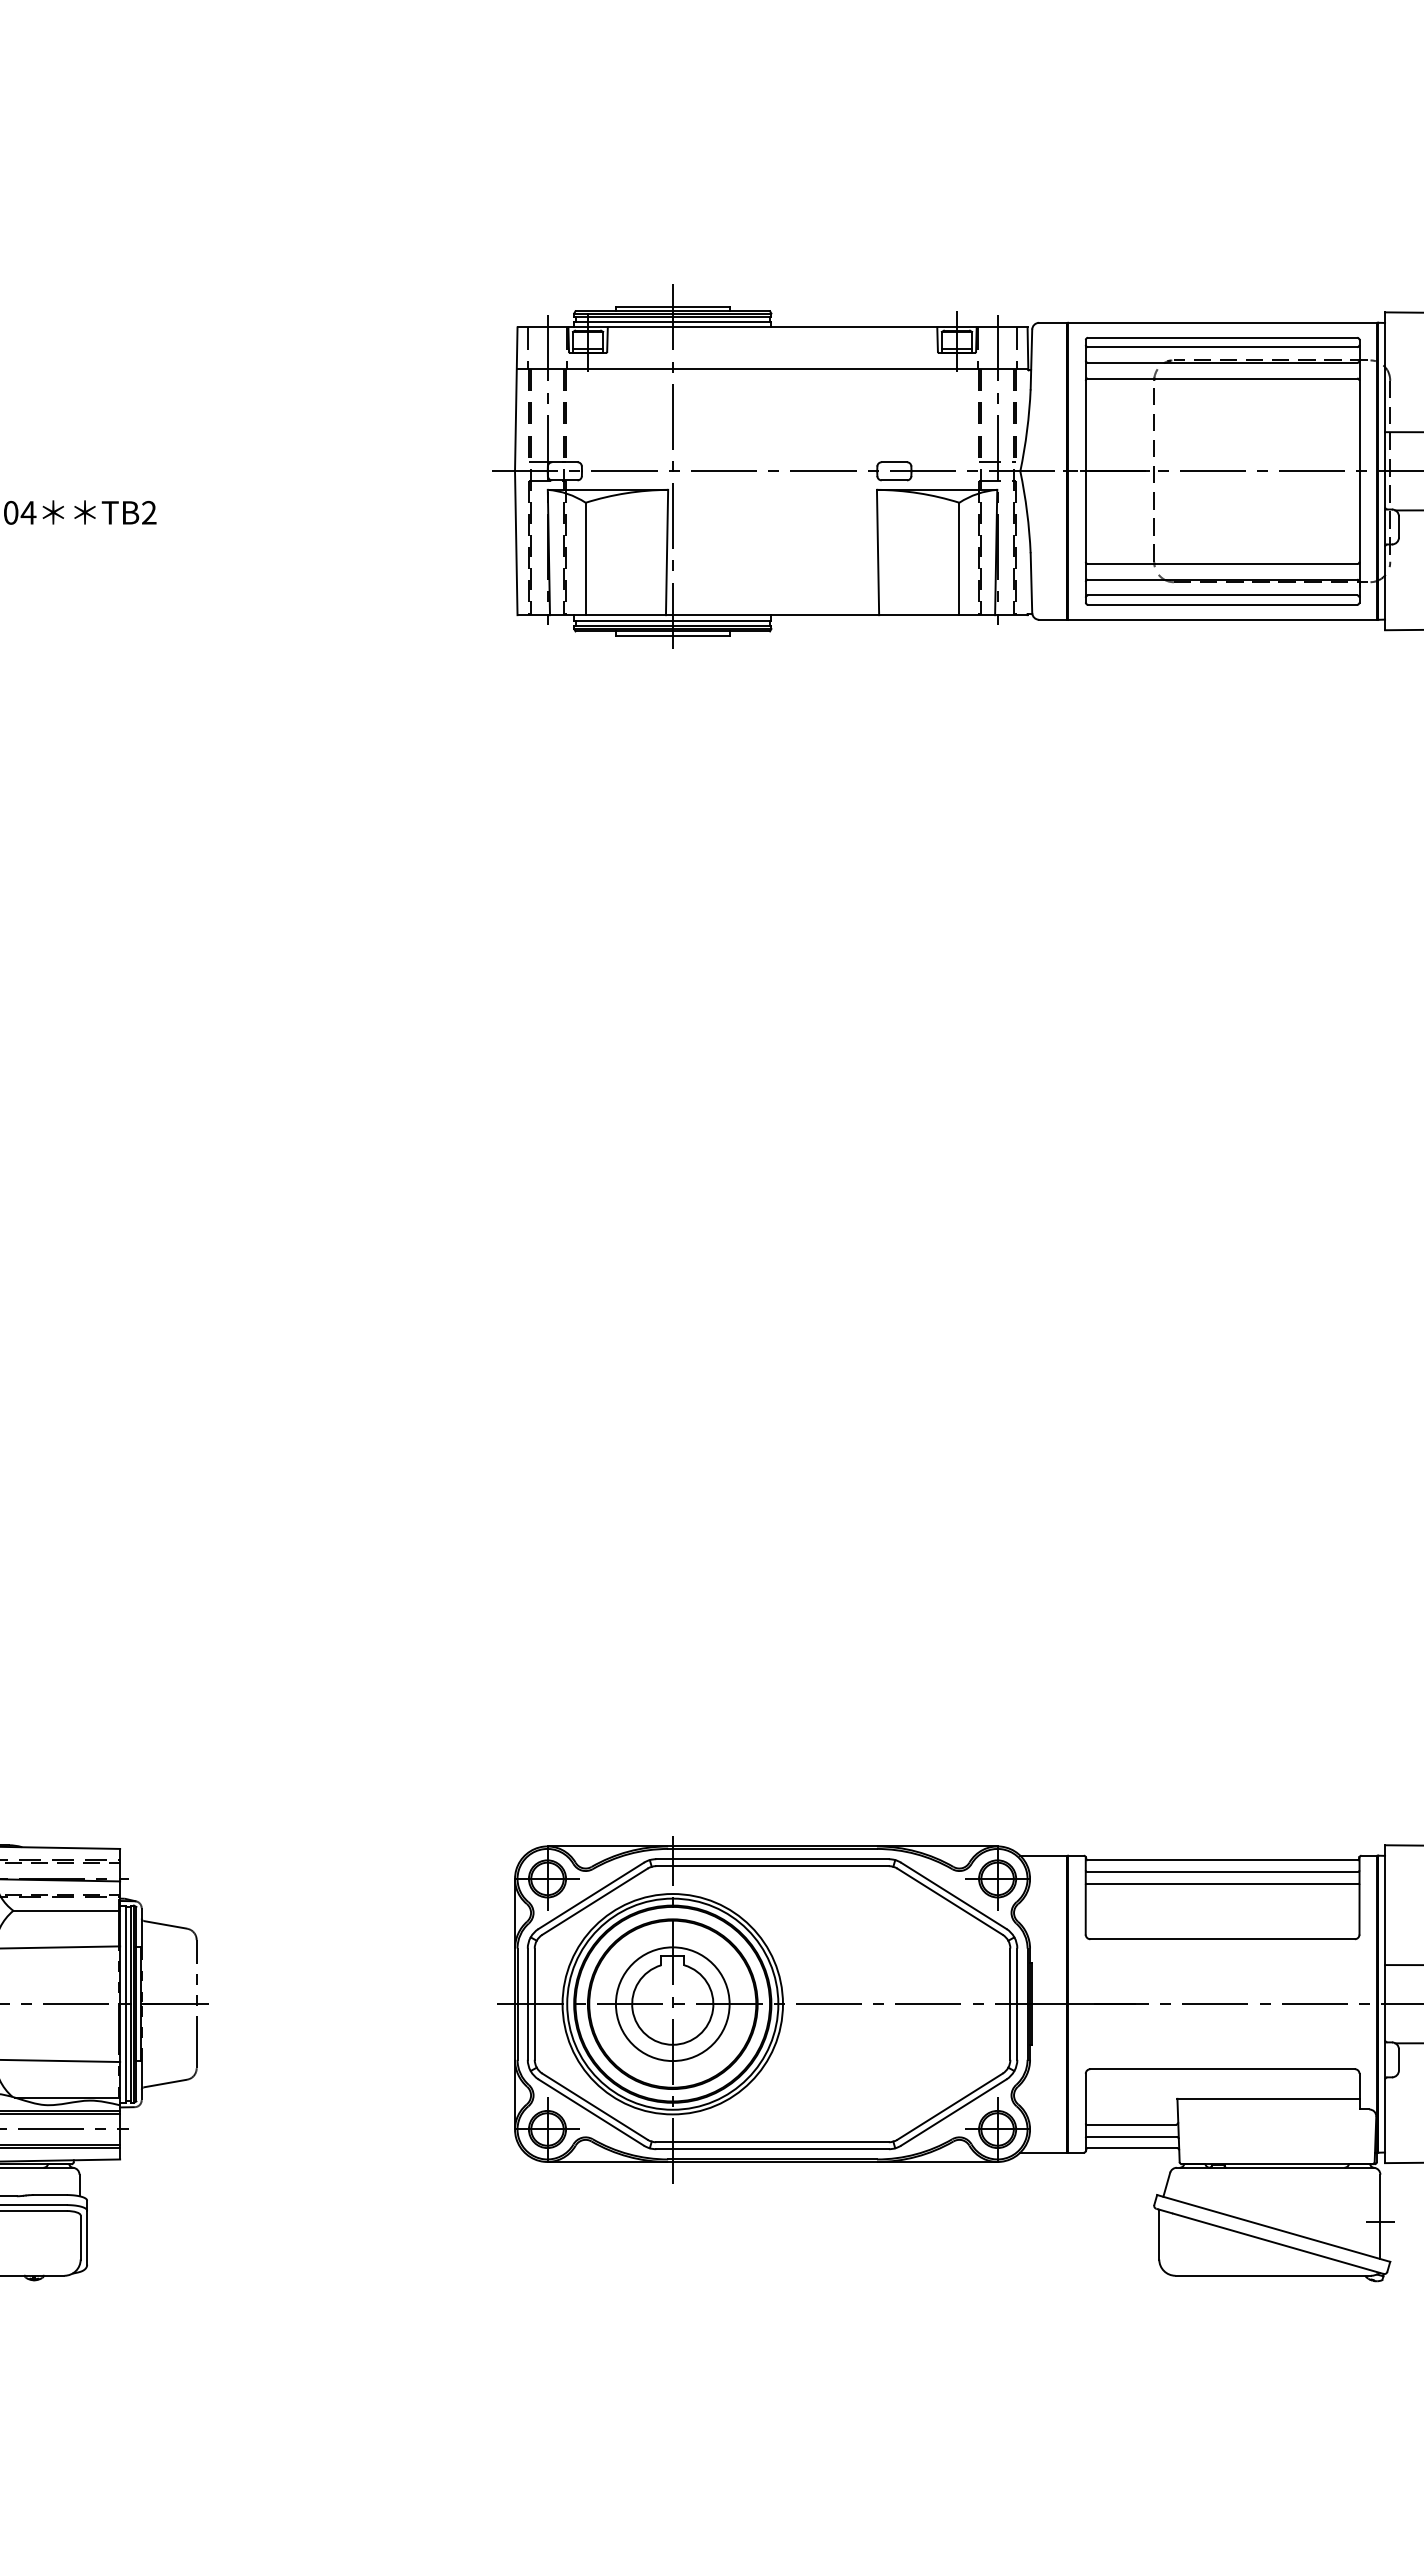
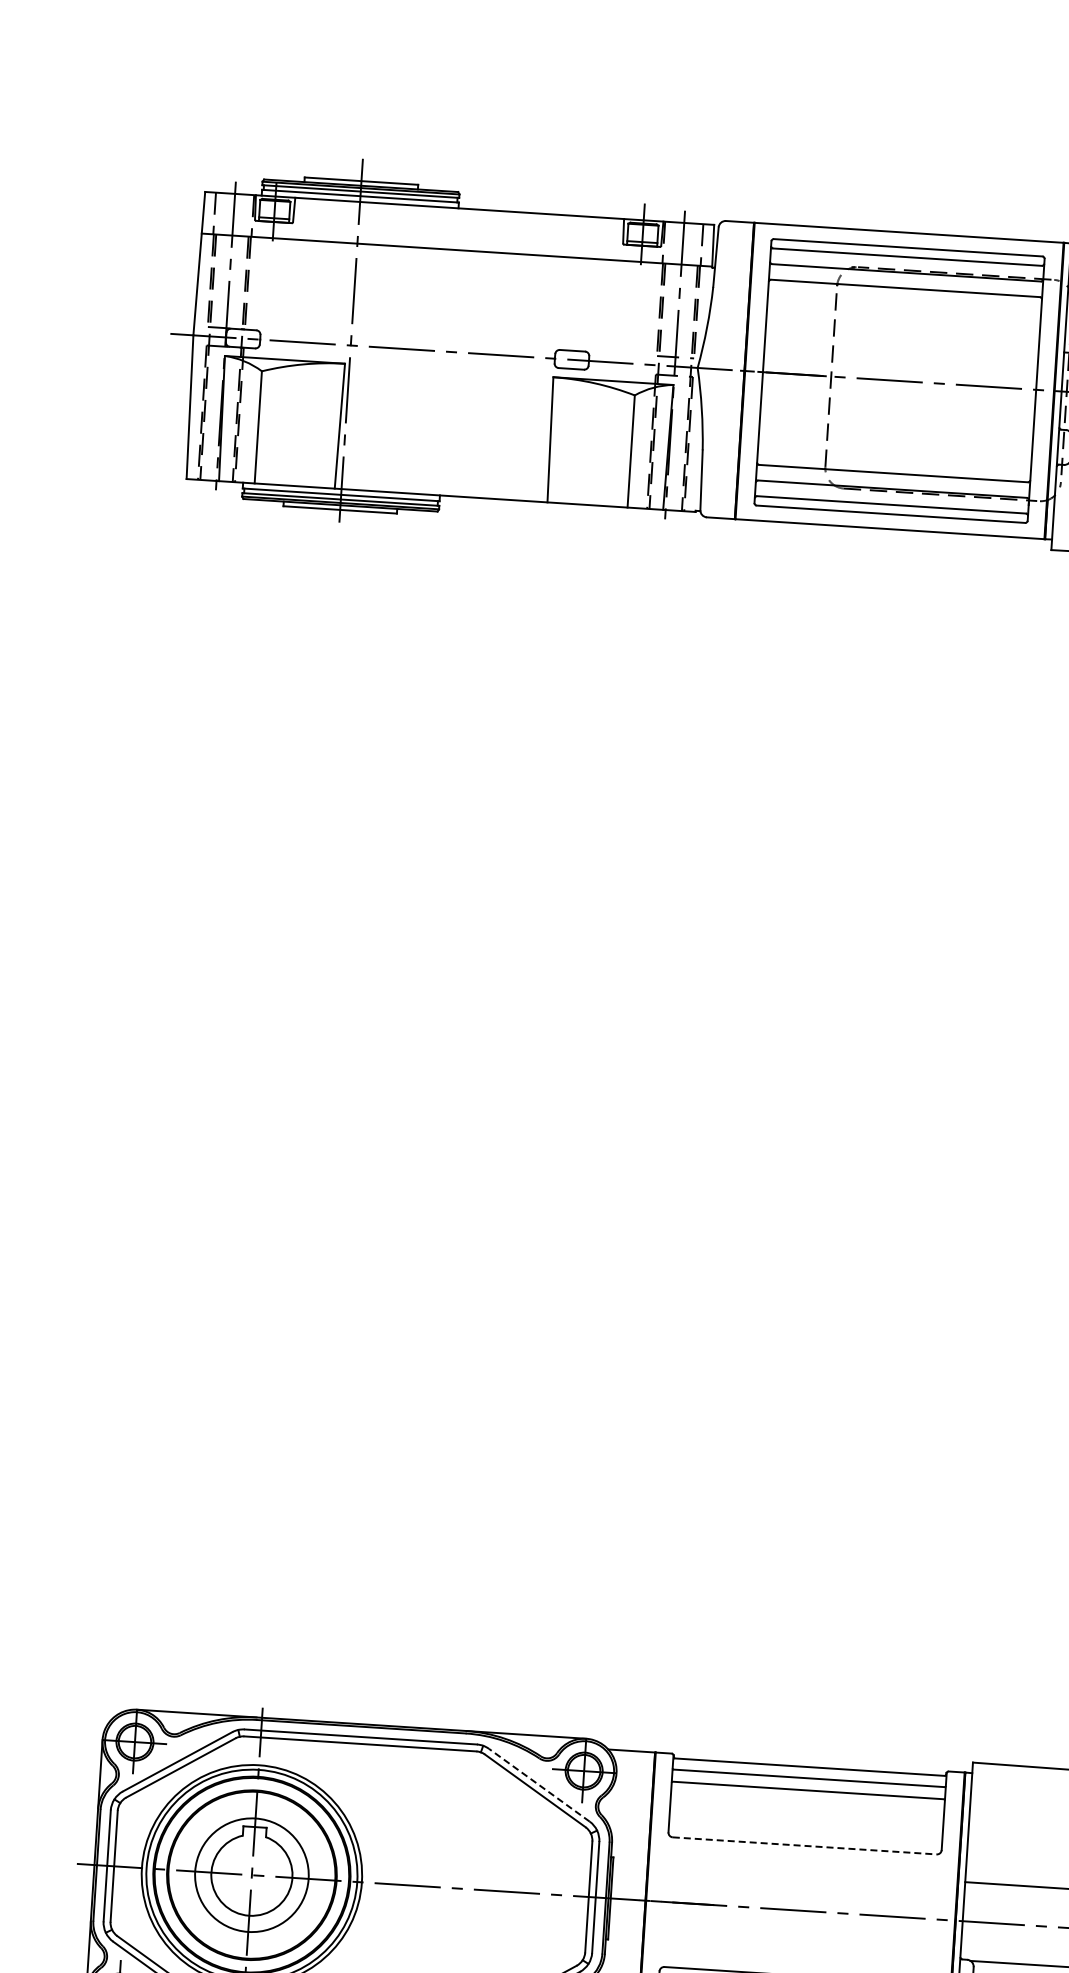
line: (953, 1895) -> (539, 1784), solid -> dashed
line: (1223, 1939) -> (805, 1846), solid -> dashed

